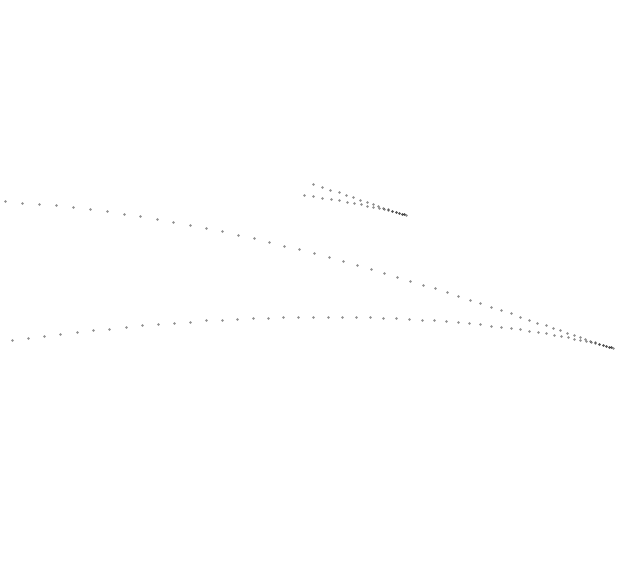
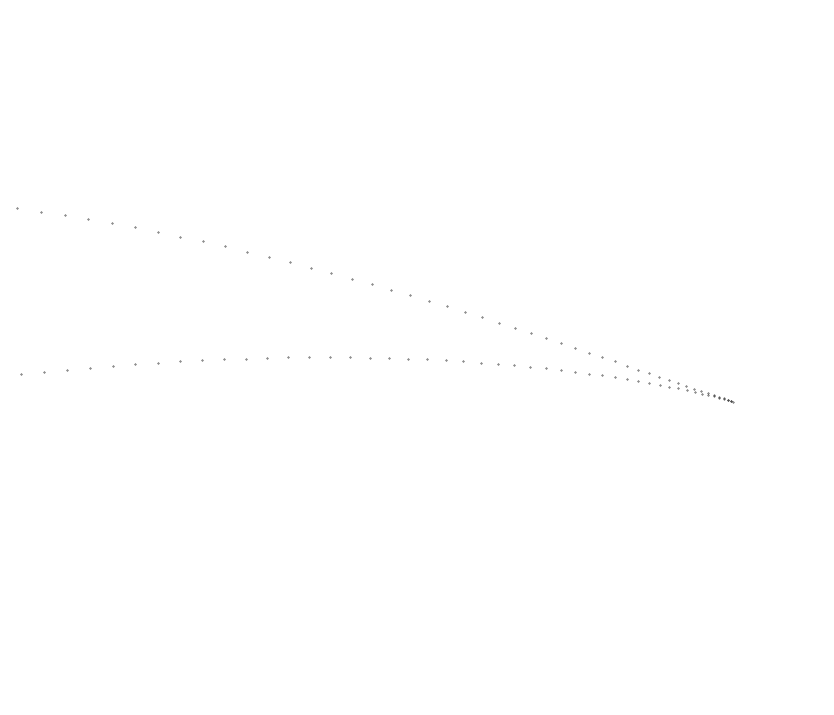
part: (355, 199) -> (369, 191), removed

